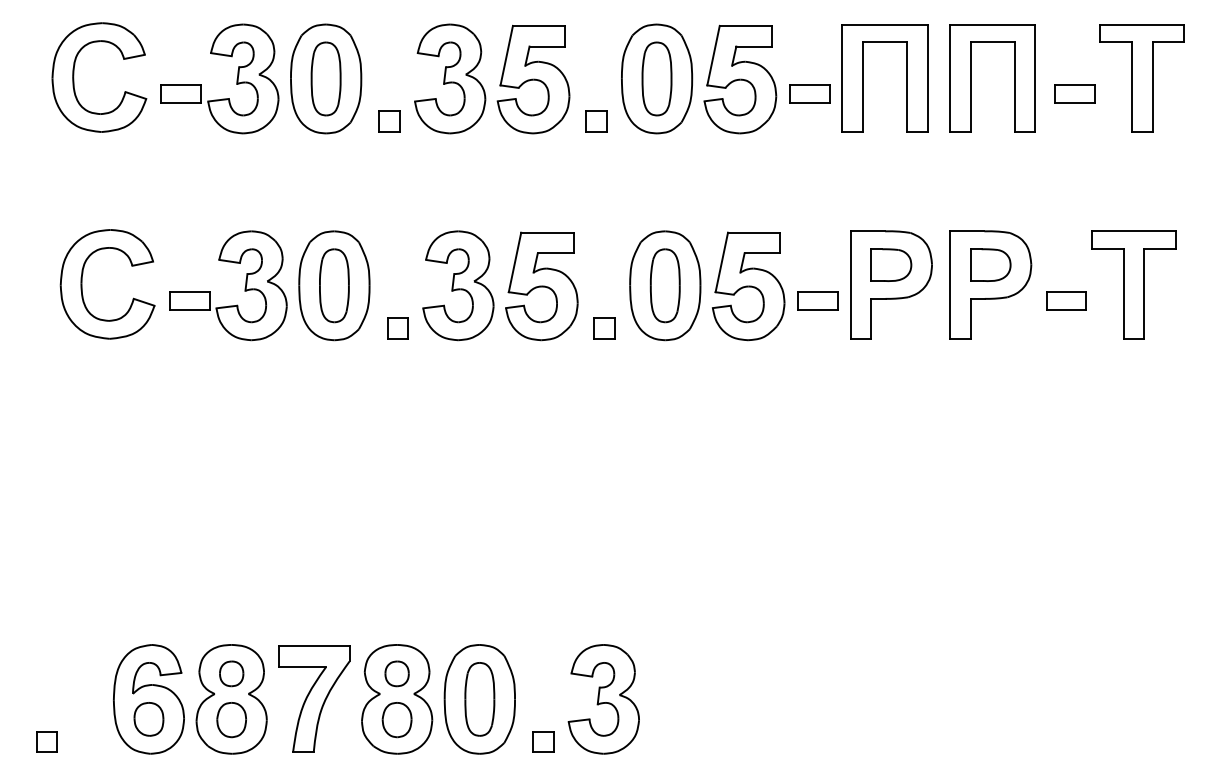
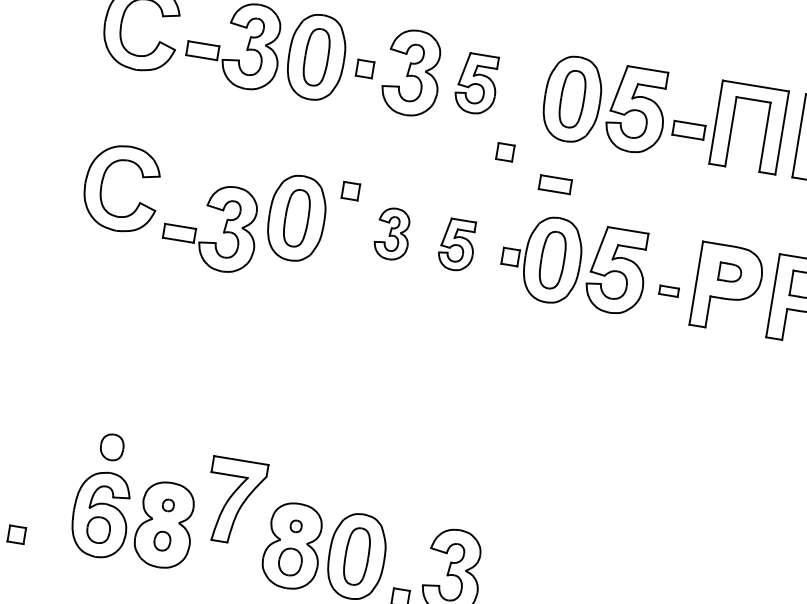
part: (533, 79) -> (476, 83), size x0.7
part: (389, 121) -> (365, 68), moved
part: (596, 121) -> (505, 152), moved
part: (652, 189) -> (555, 184), added
part: (891, 264) -> (730, 272), size x0.7
part: (458, 285) -> (392, 233), size x0.6
part: (541, 286) -> (456, 245), size x0.6
part: (244, 288) -> (223, 230), moved
part: (817, 300) -> (668, 290), size x0.6
part: (397, 328) -> (350, 191), moved
part: (604, 328) -> (510, 257), moved
part: (148, 612) -> (111, 447), added
part: (231, 673) -> (168, 505), size x0.6
part: (396, 673) -> (295, 525), size x0.6
part: (314, 698) -> (234, 500), moved
part: (231, 720) -> (162, 541), size x0.7

